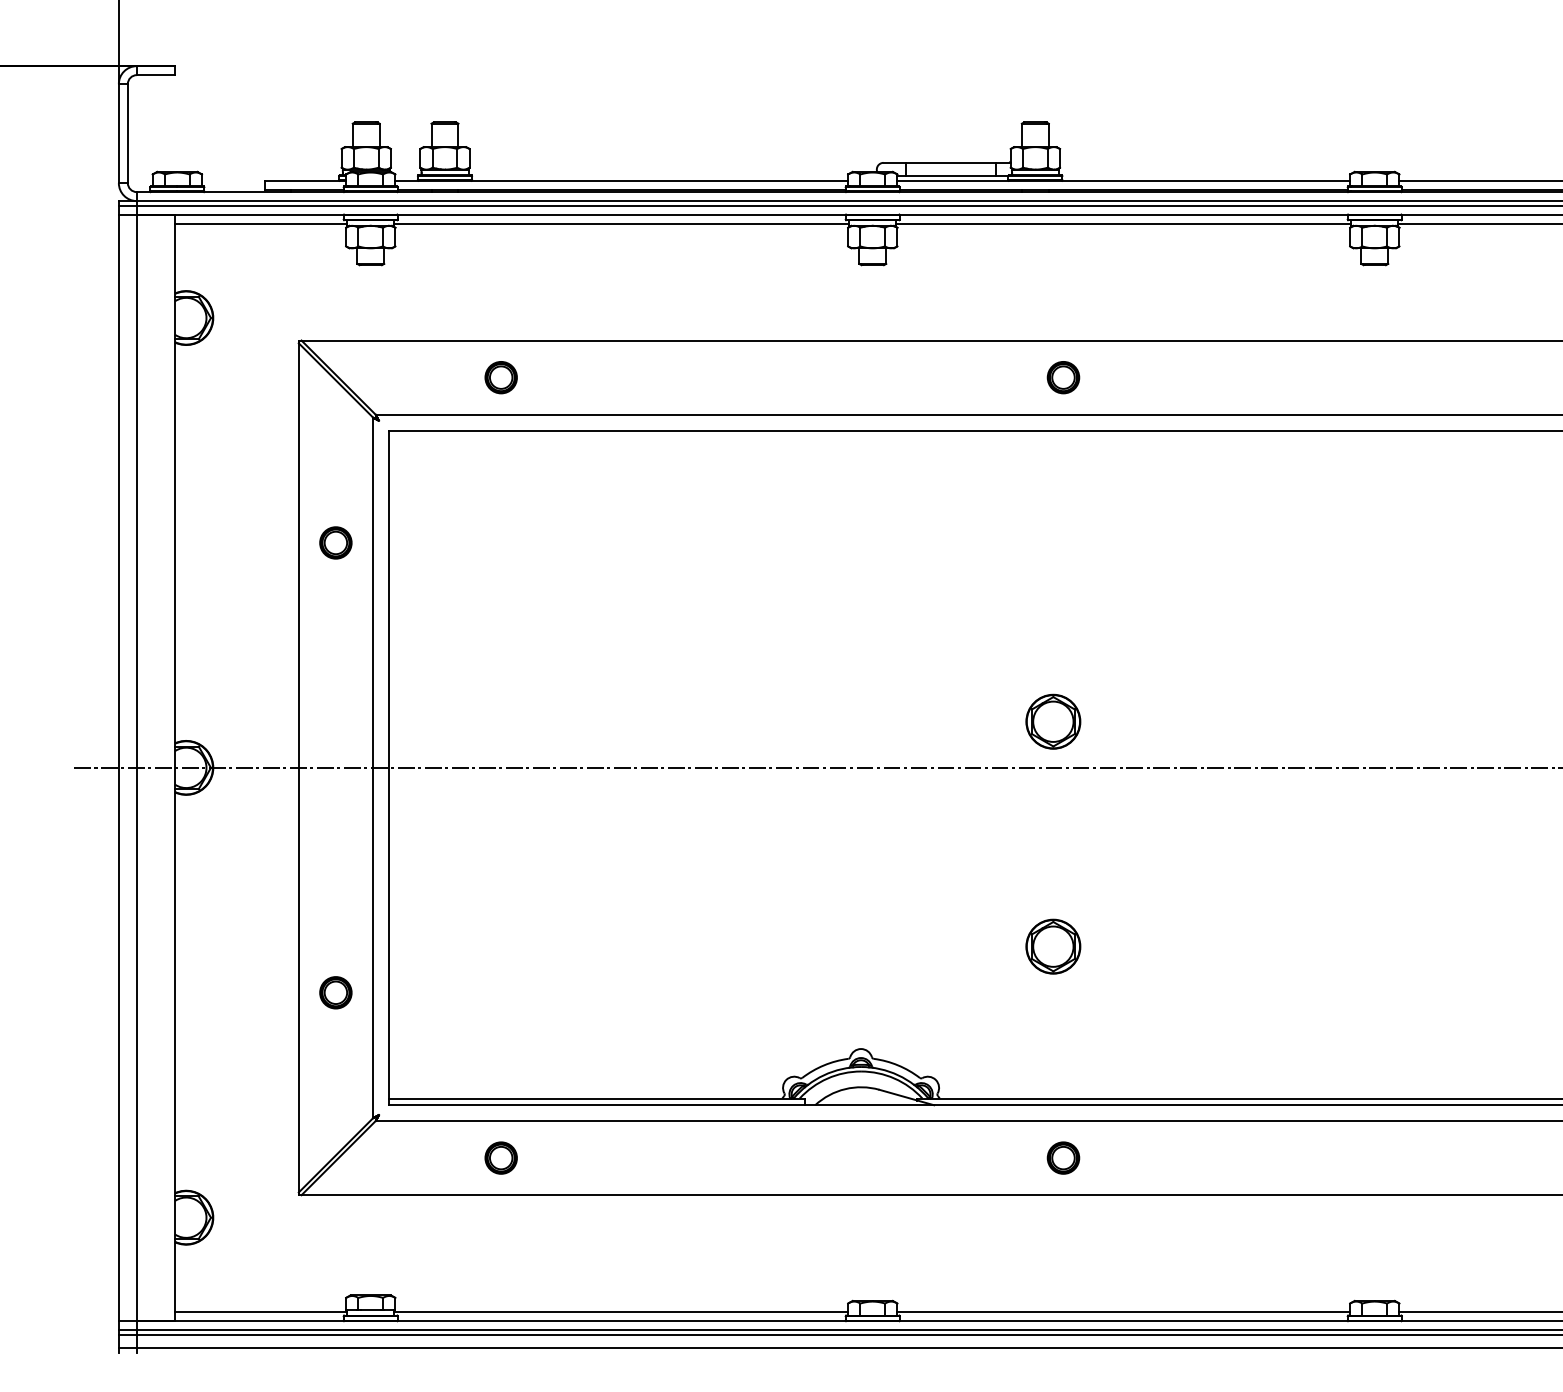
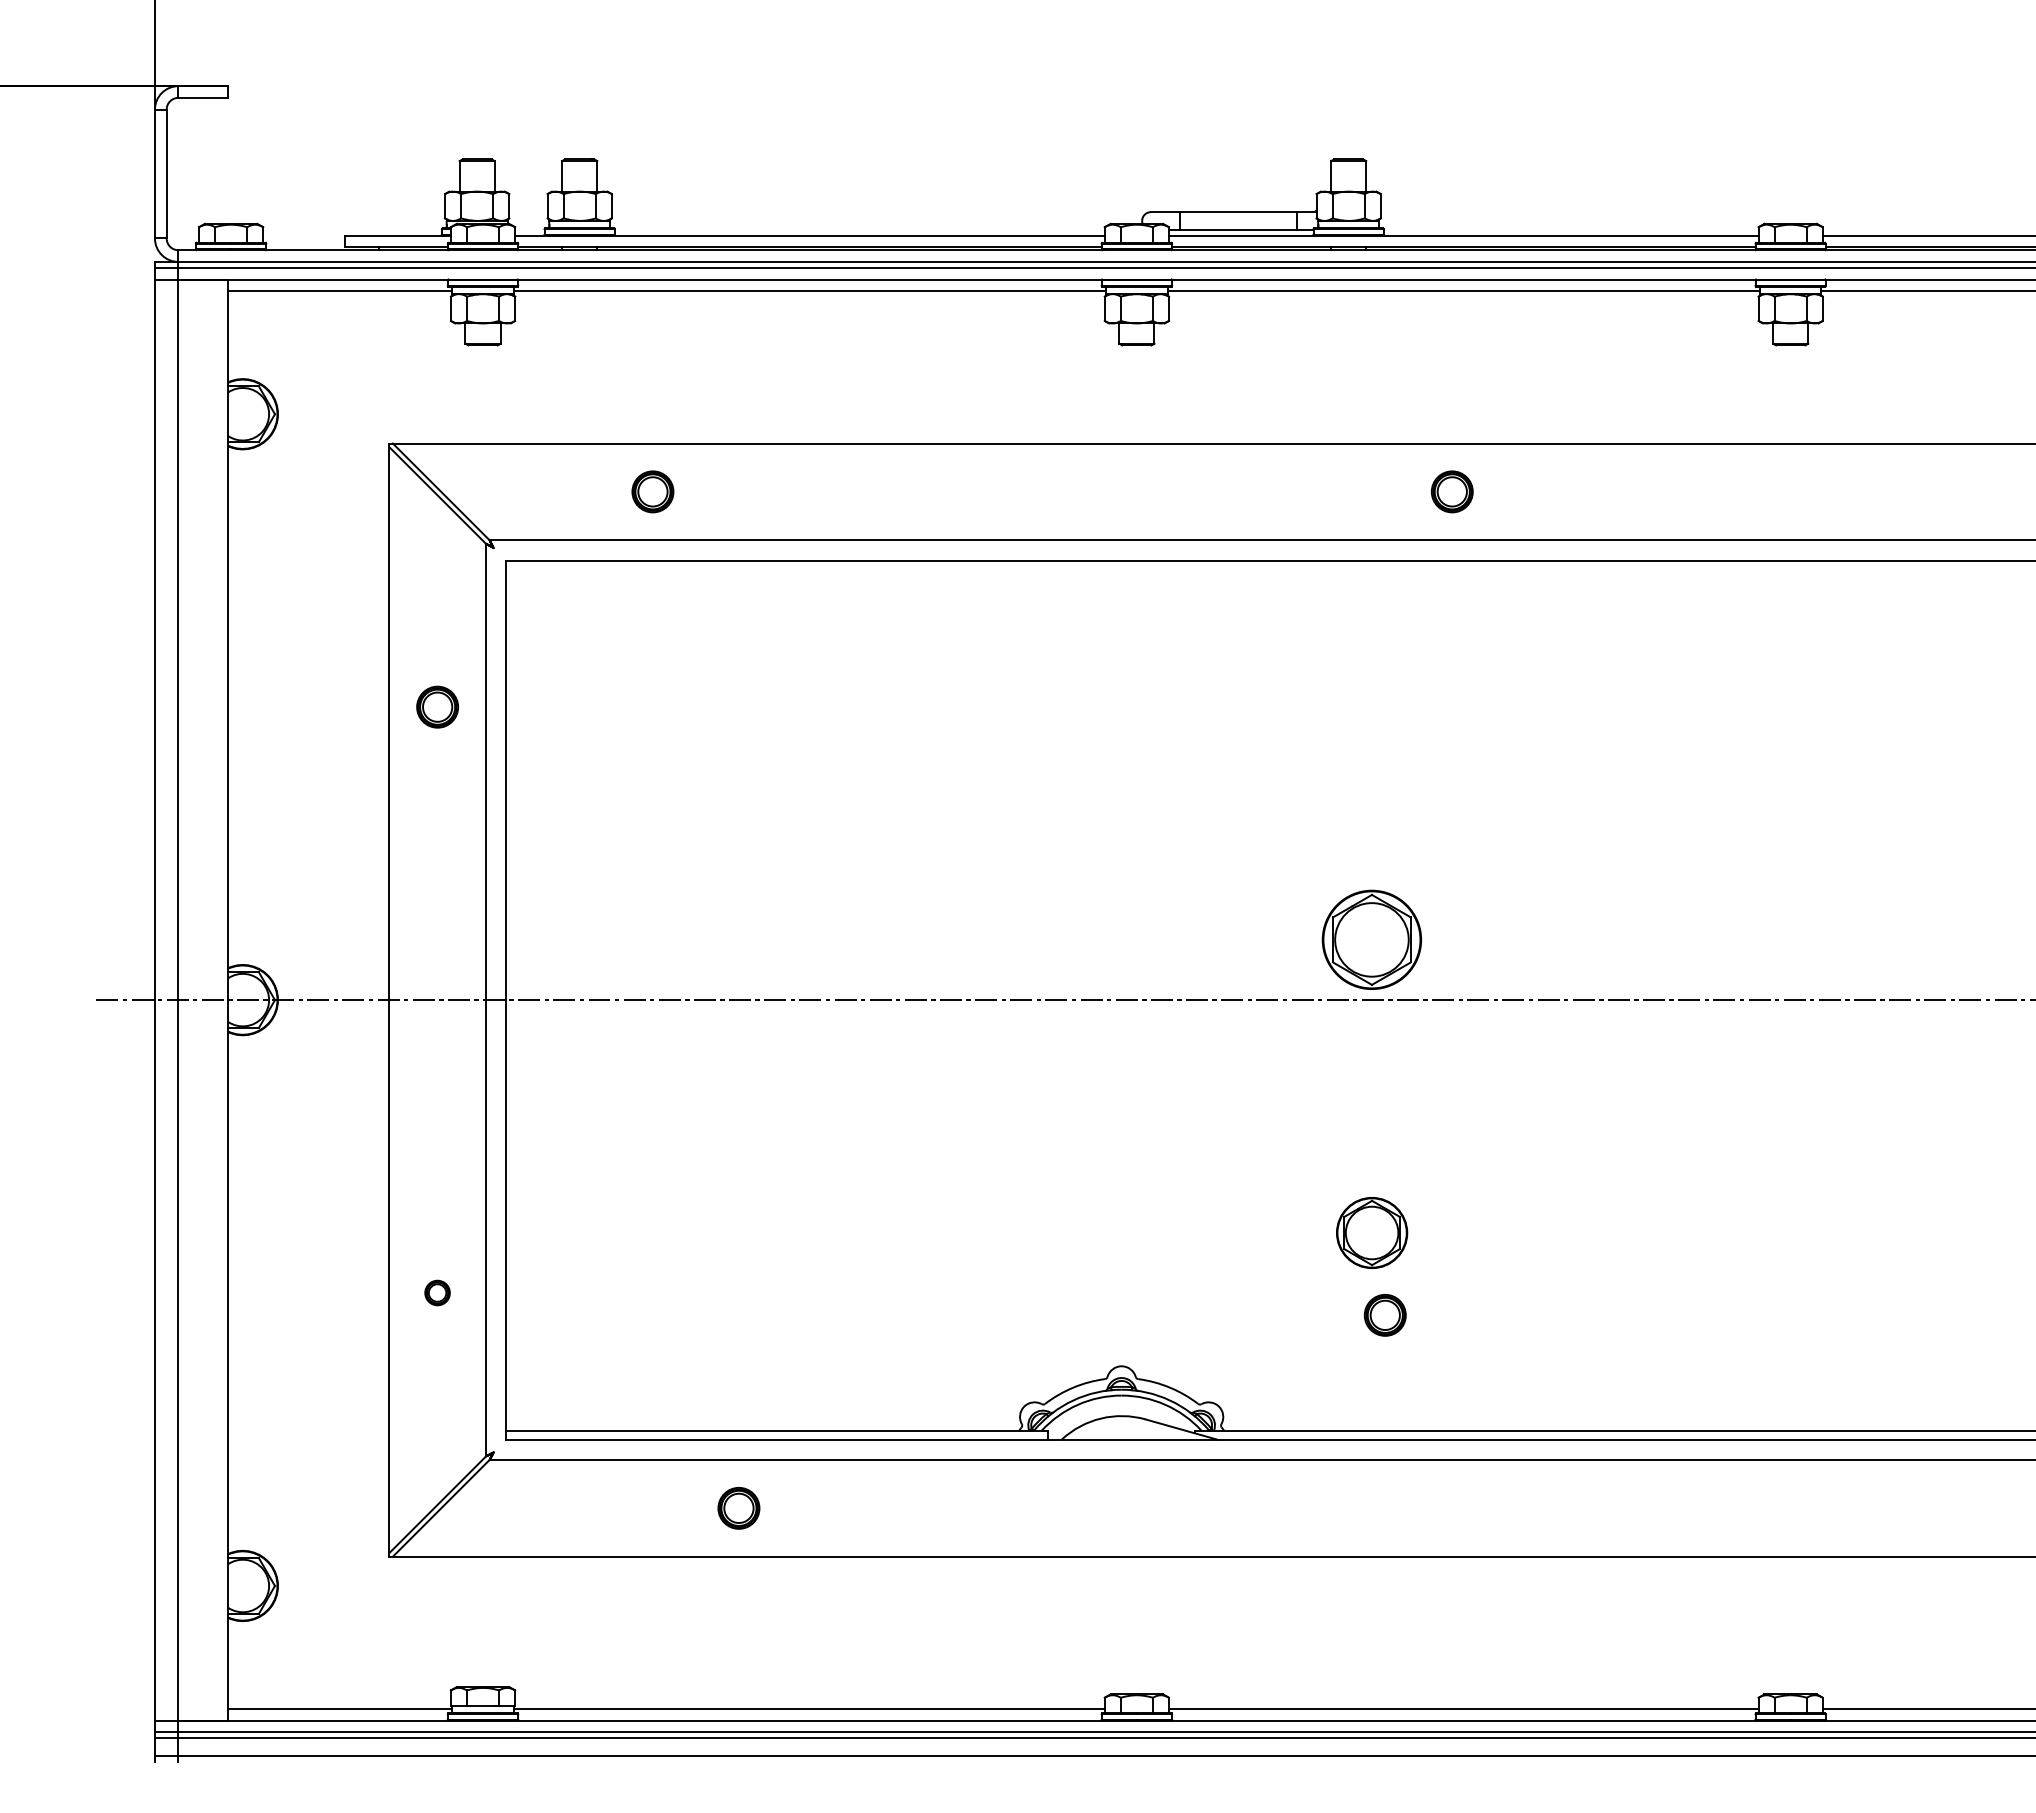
part: (1062, 377) -> (1451, 491), moved
part: (1053, 722) -> (1372, 940), size x1.4
part: (335, 992) -> (437, 1292), size x0.6
part: (500, 1158) -> (738, 1508), moved
part: (1062, 1158) -> (1384, 1315), moved

